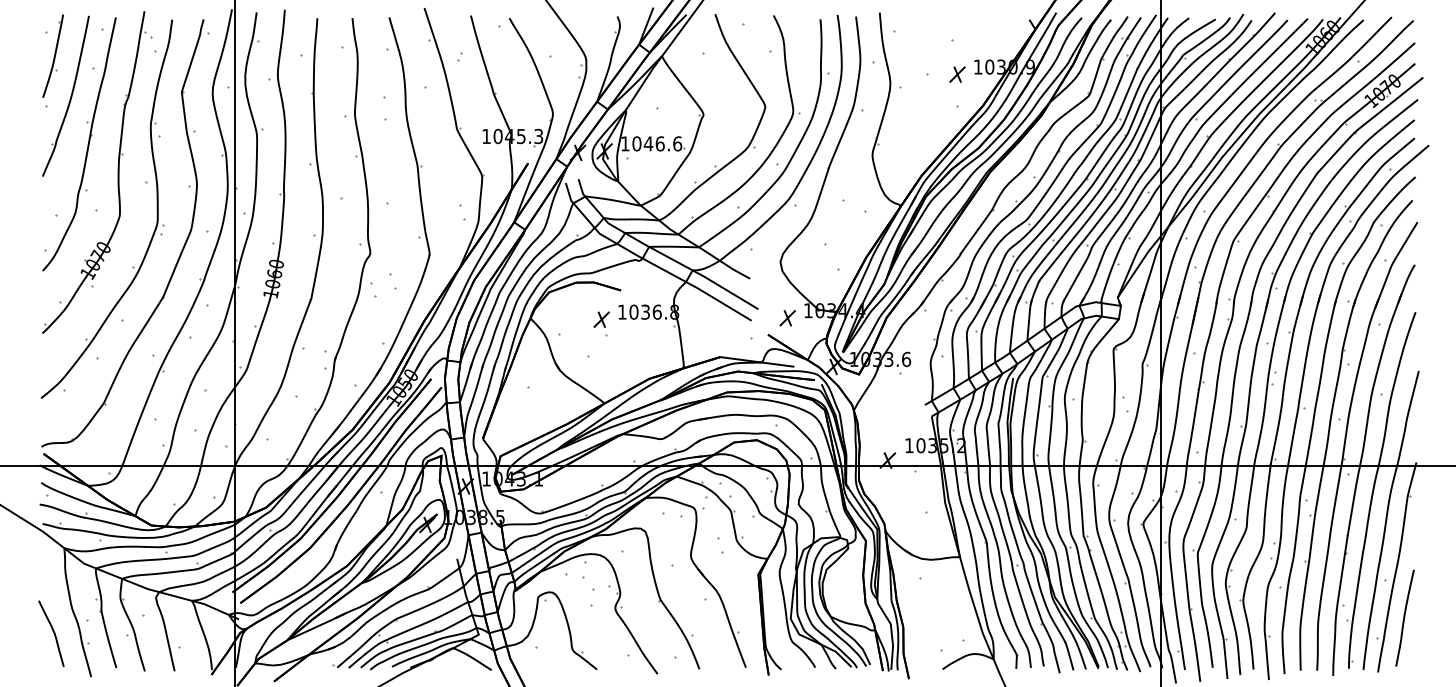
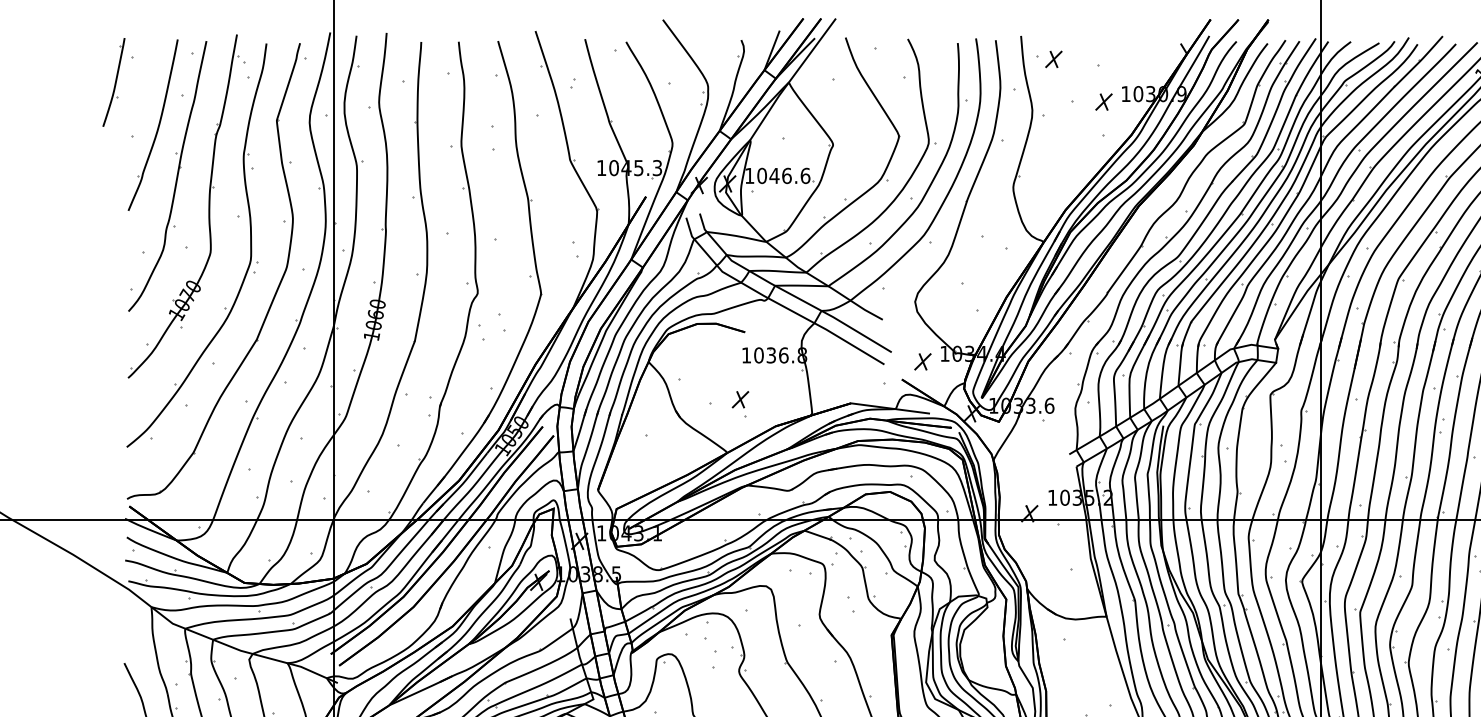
part: (910, 34) -> (1053, 59), added
part: (52, 55) -> (113, 81), moved
part: (601, 323) -> (740, 403), moved

